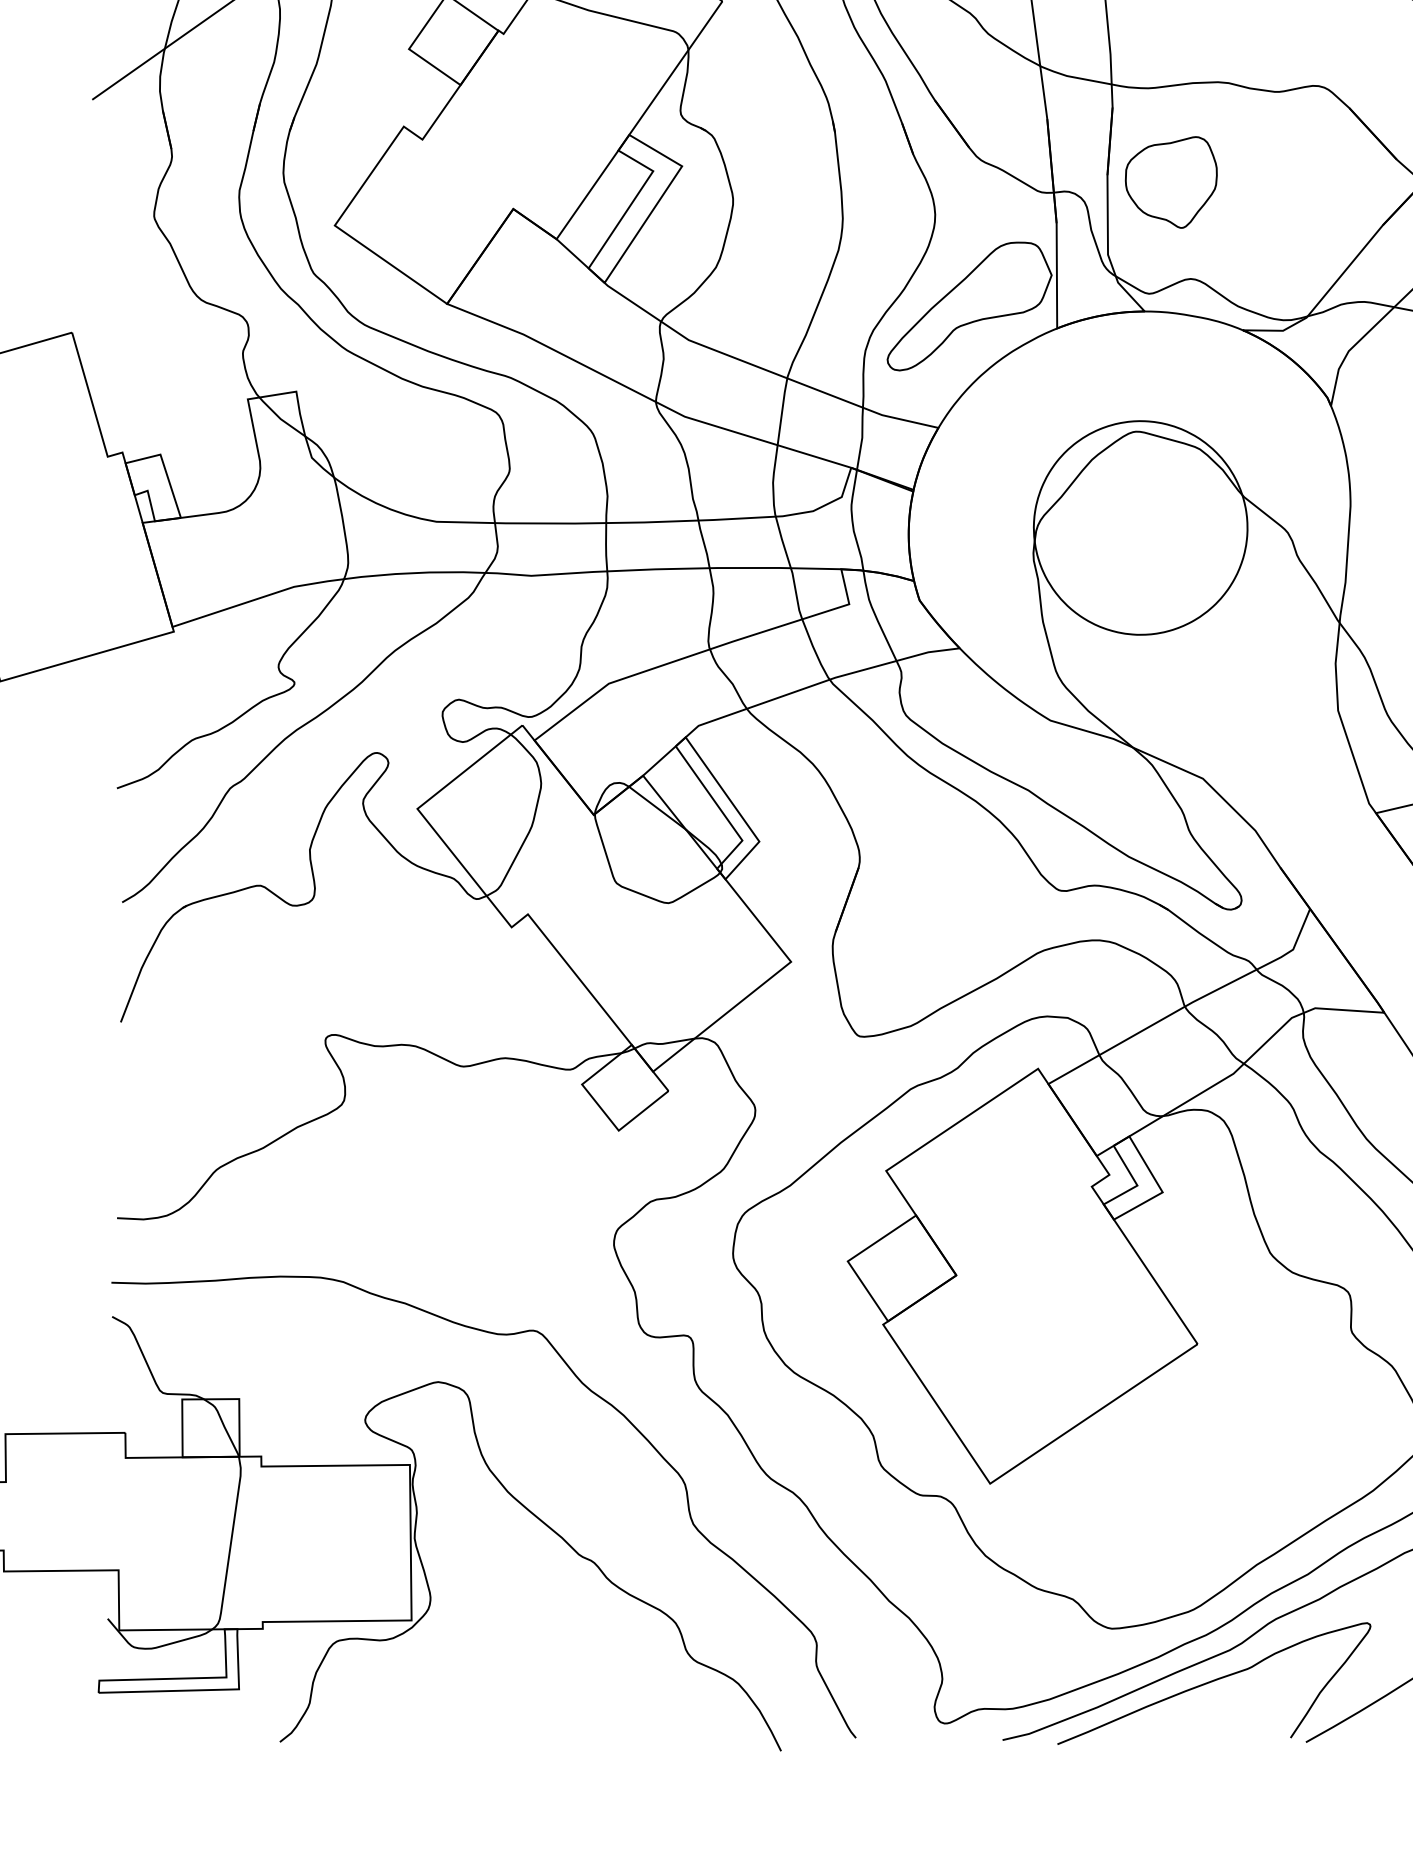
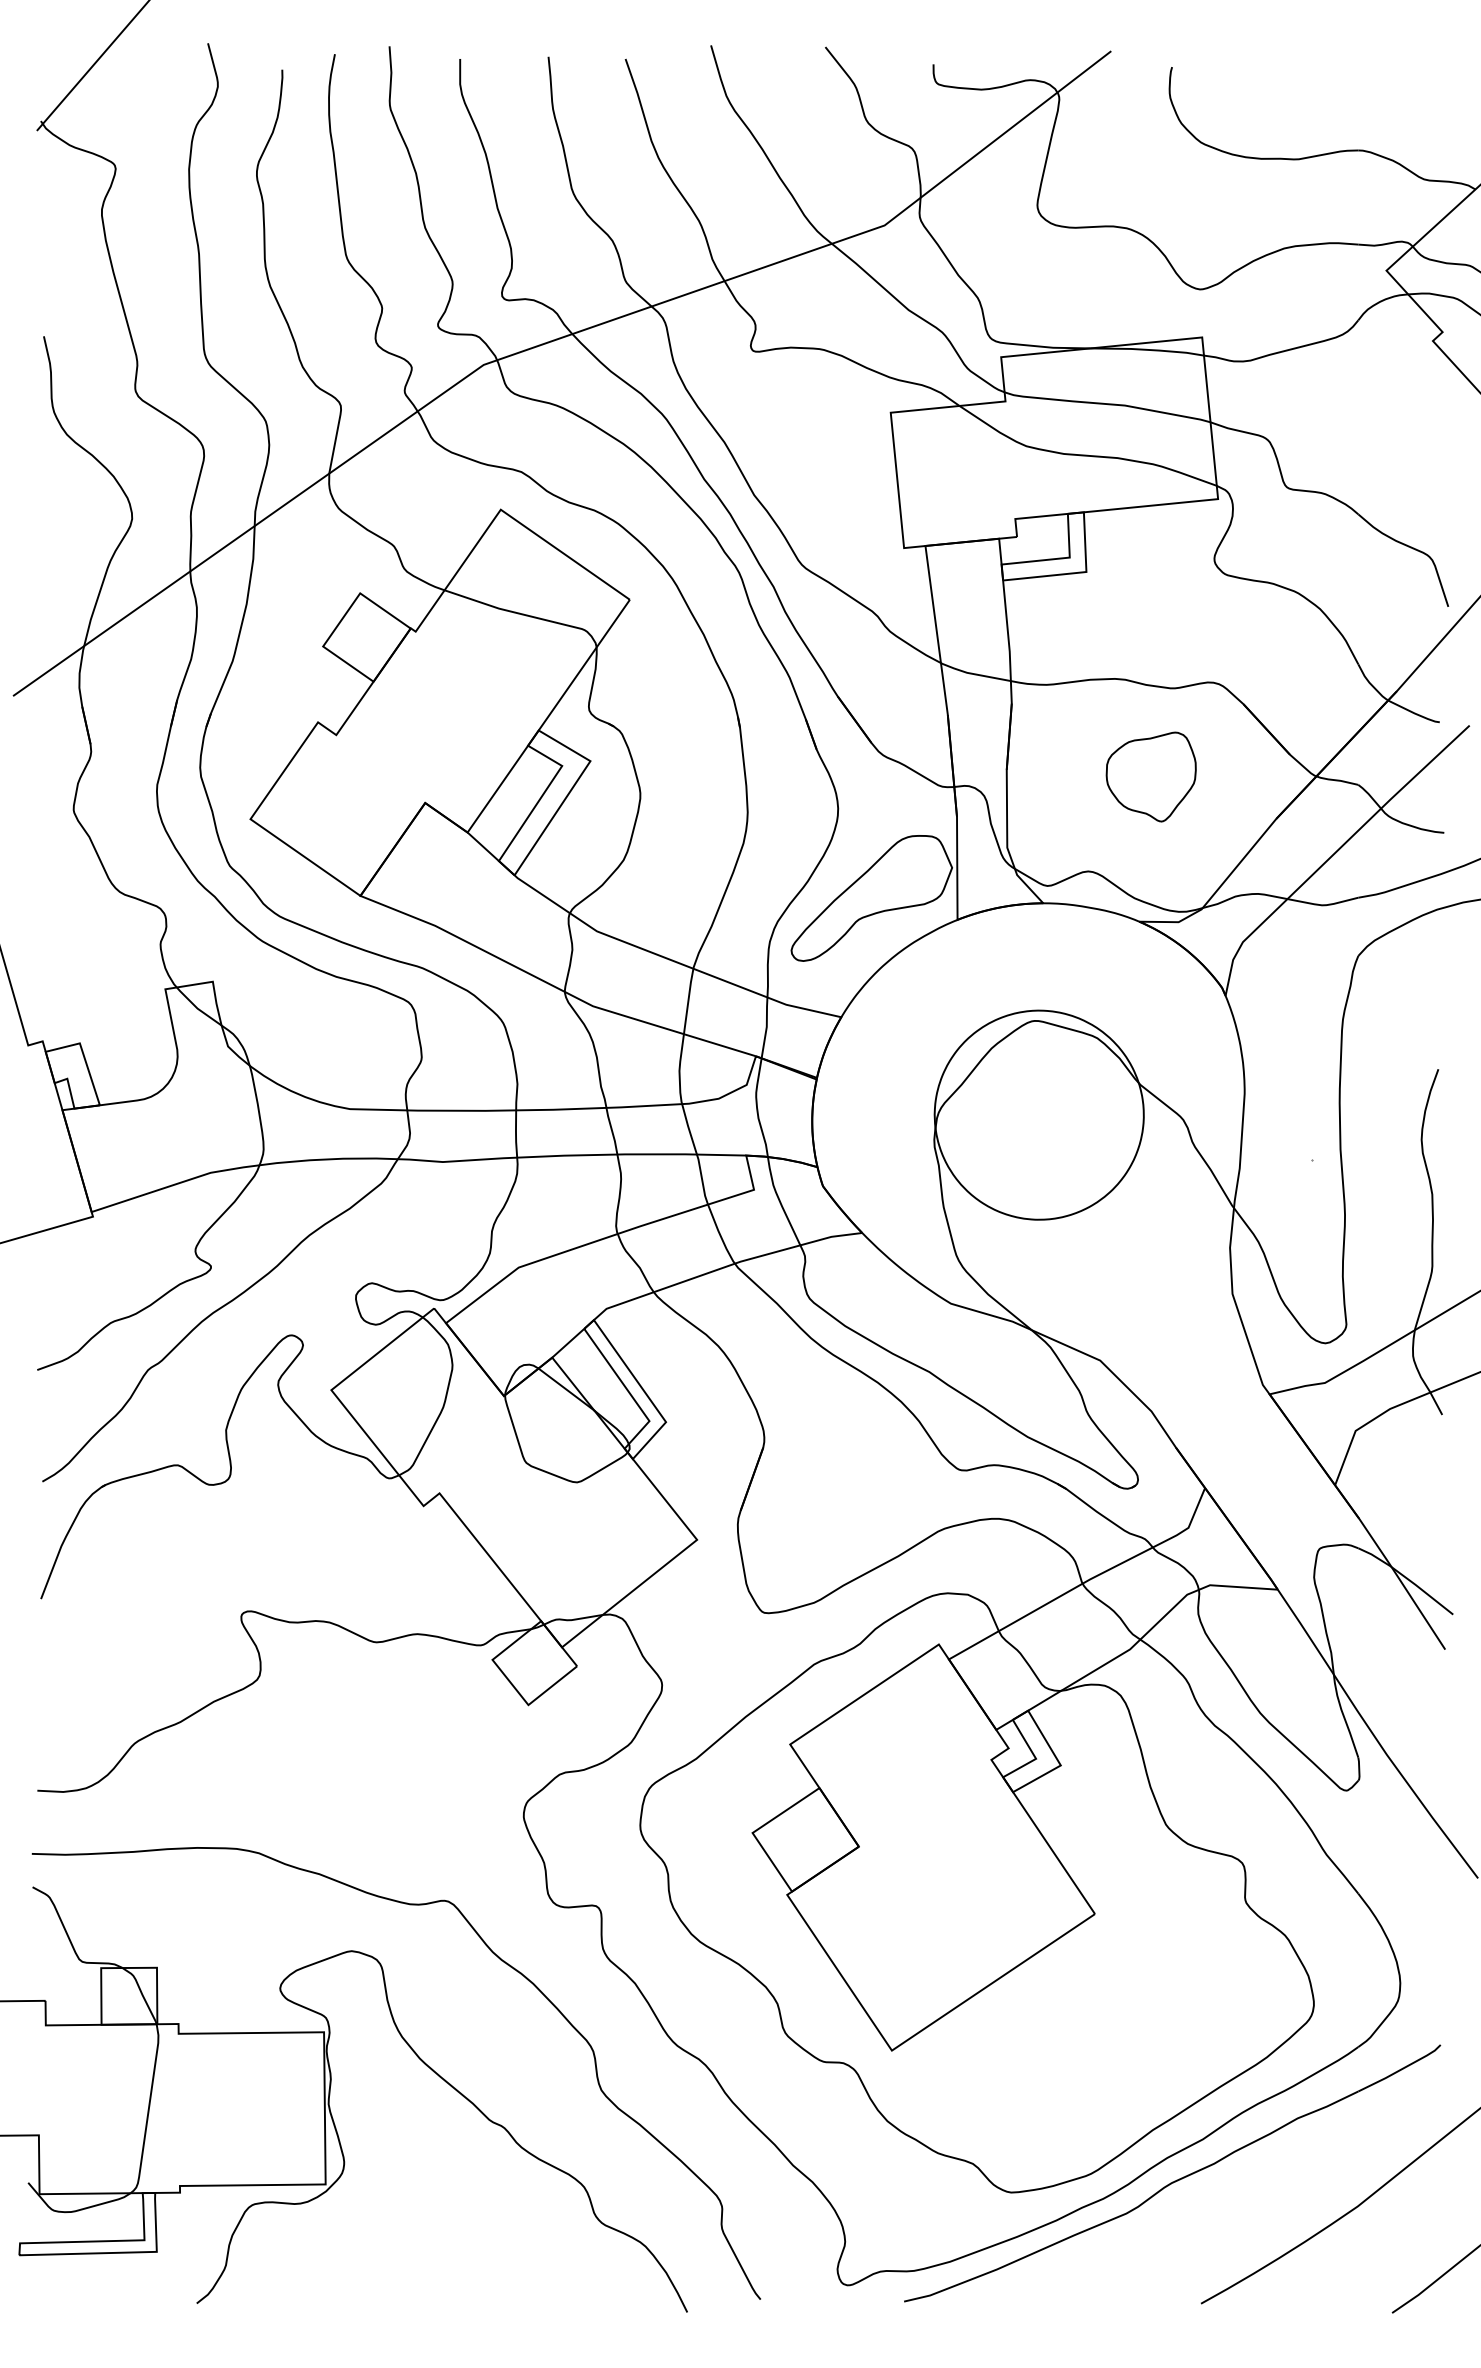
part: (1170, 181) -> (1150, 776), moved
curve: (1214, 1681) -> (1111, 2244), removed

